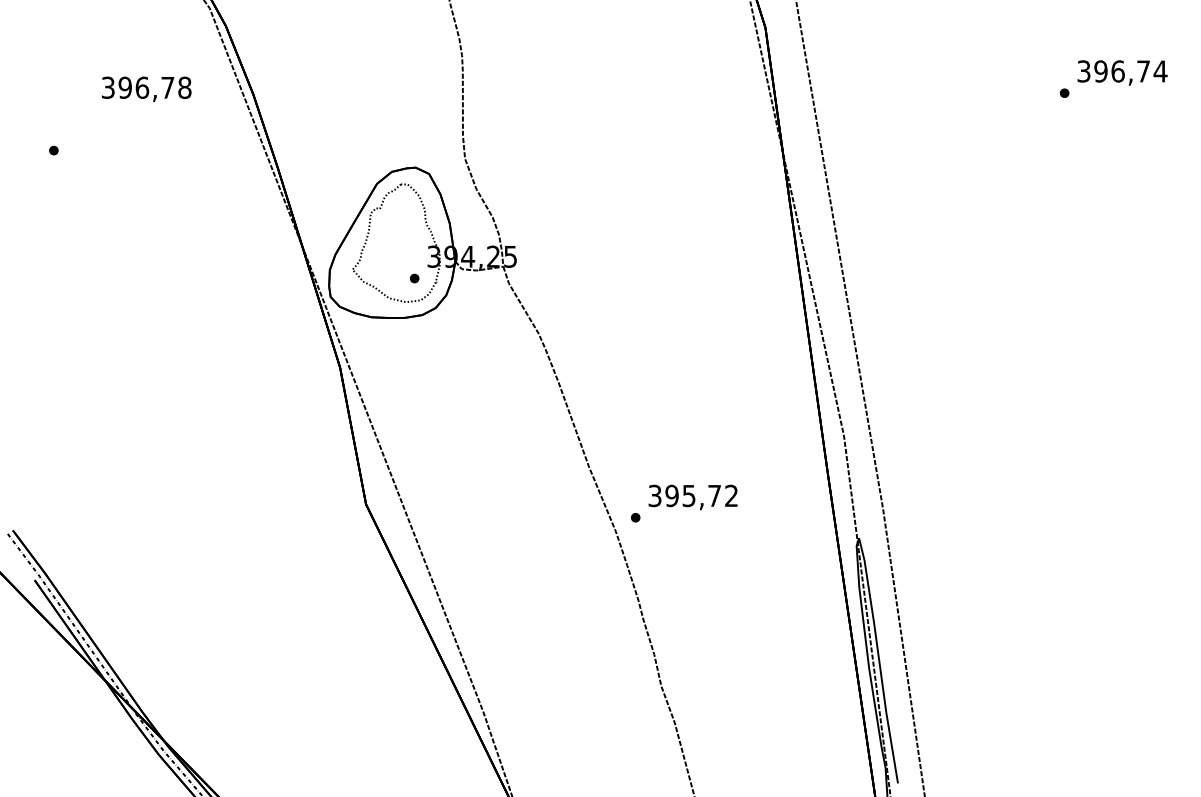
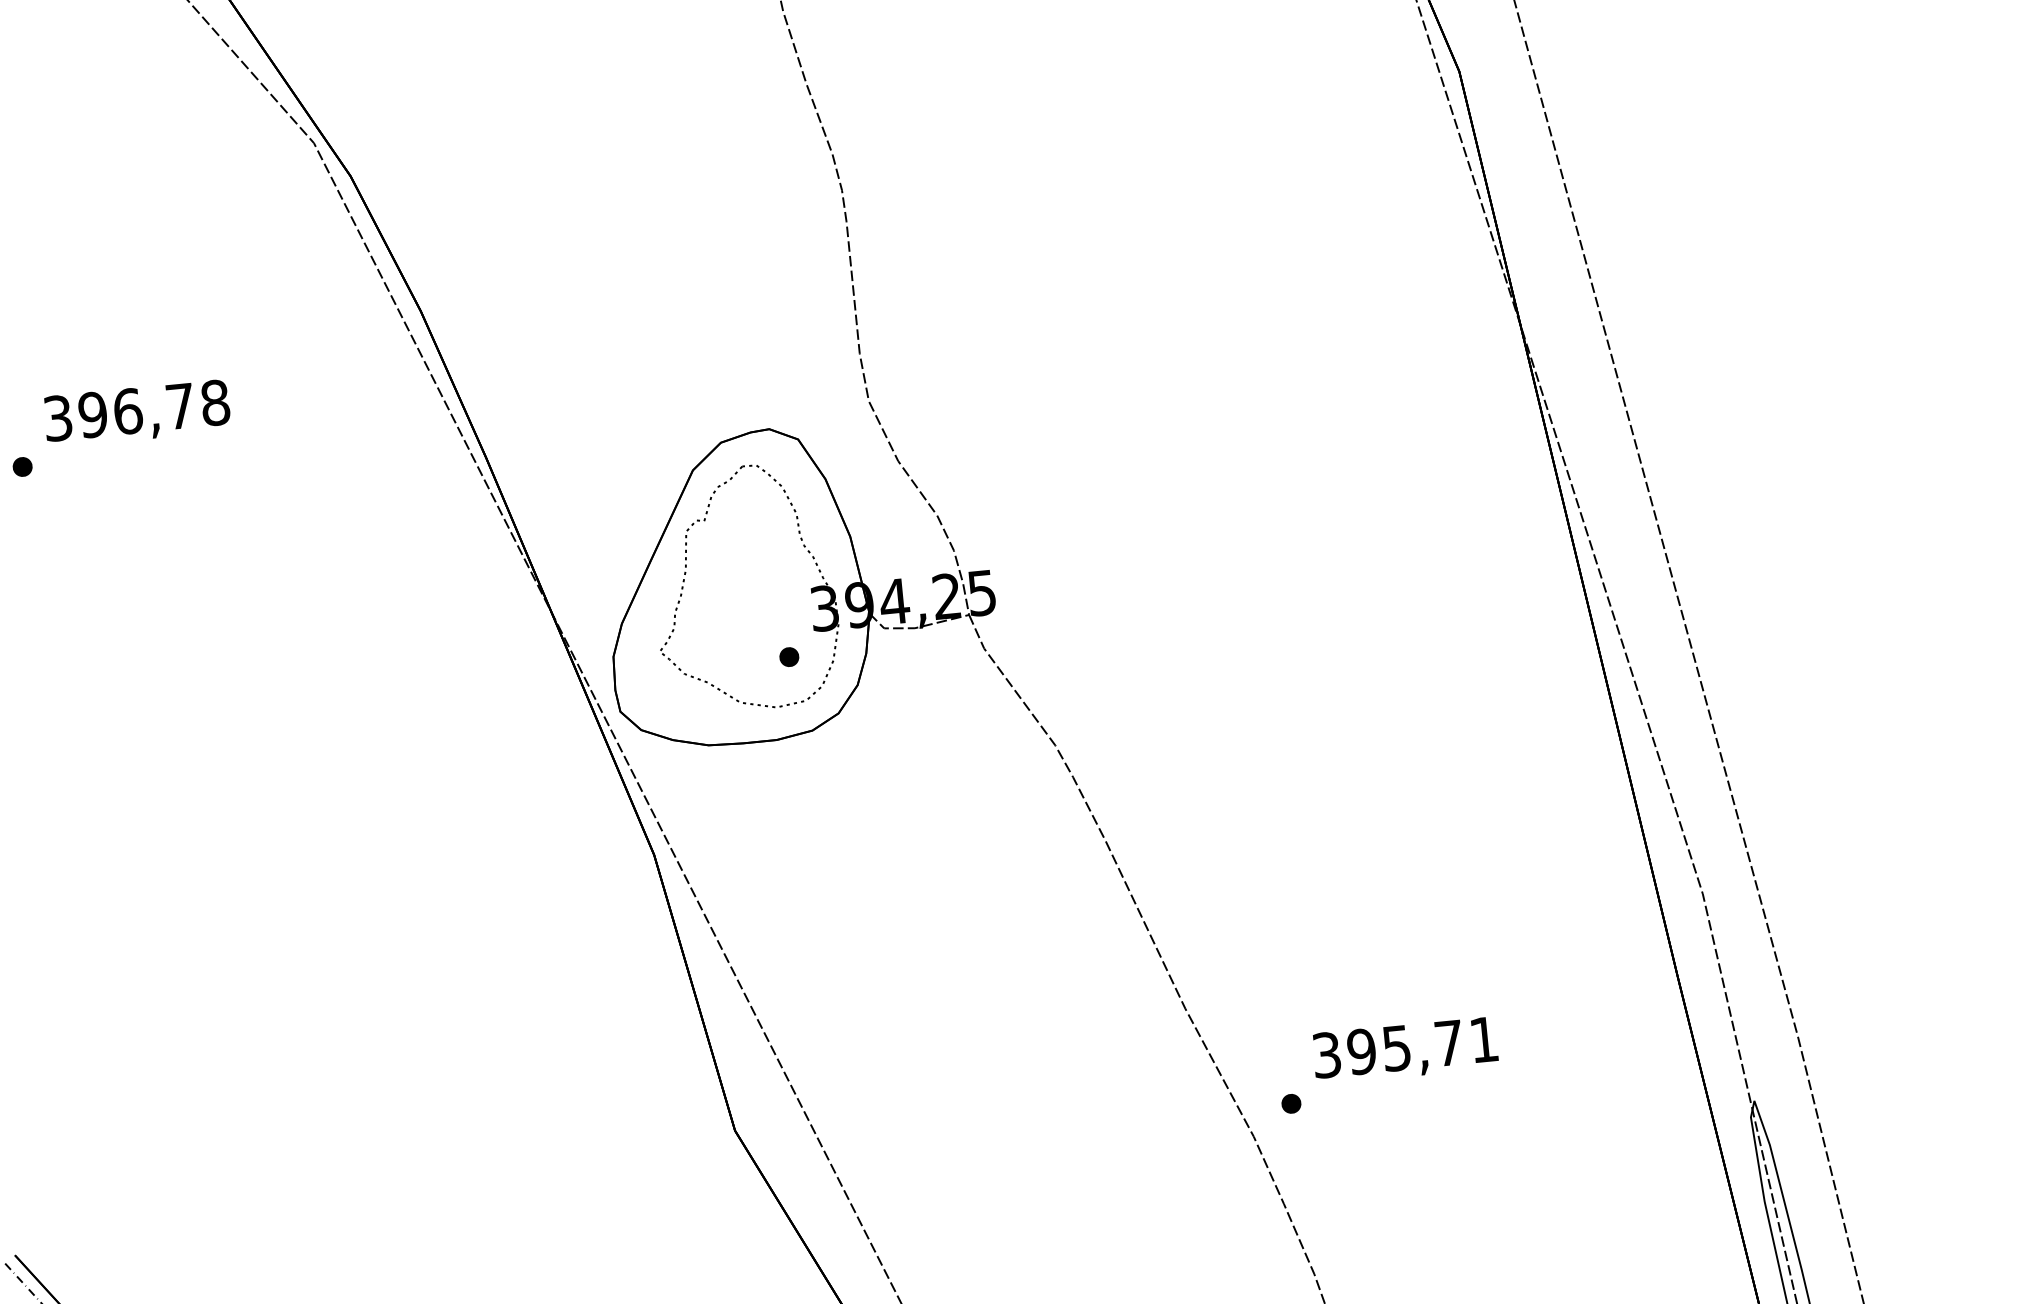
text: (146, 89) -> (136, 414), moved
text: (731, 495) -> (1483, 1038), 395,72 -> 395,71

